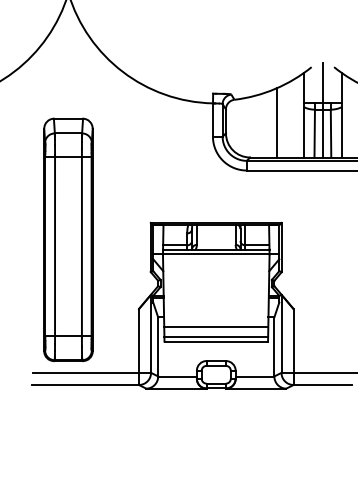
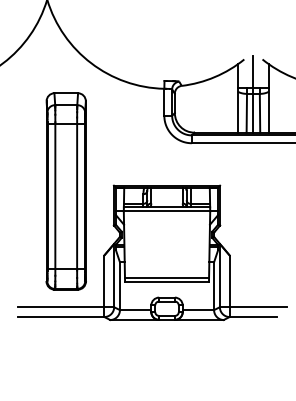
line: (277, 122) -> (216, 104), removed
part: (67, 239) -> (65, 191), moved
line: (215, 327) -> (166, 270), removed

